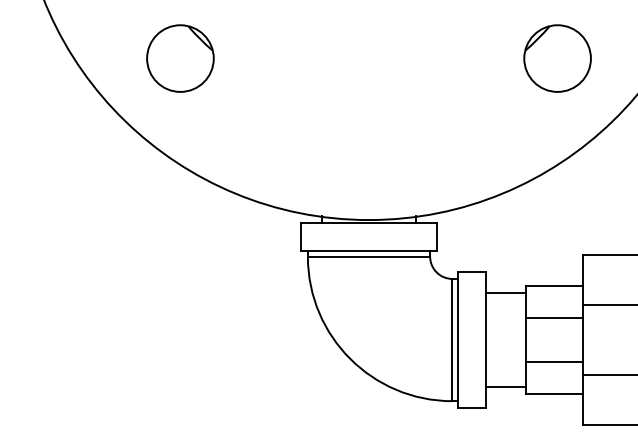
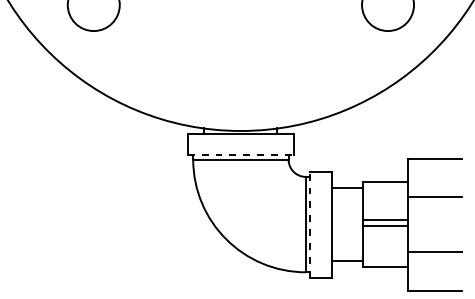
line: (369, 251) -> (241, 155), solid -> dashed
line: (553, 317) -> (384, 219), moved
line: (457, 339) -> (309, 224), solid -> dashed
line: (553, 362) -> (384, 225), moved

